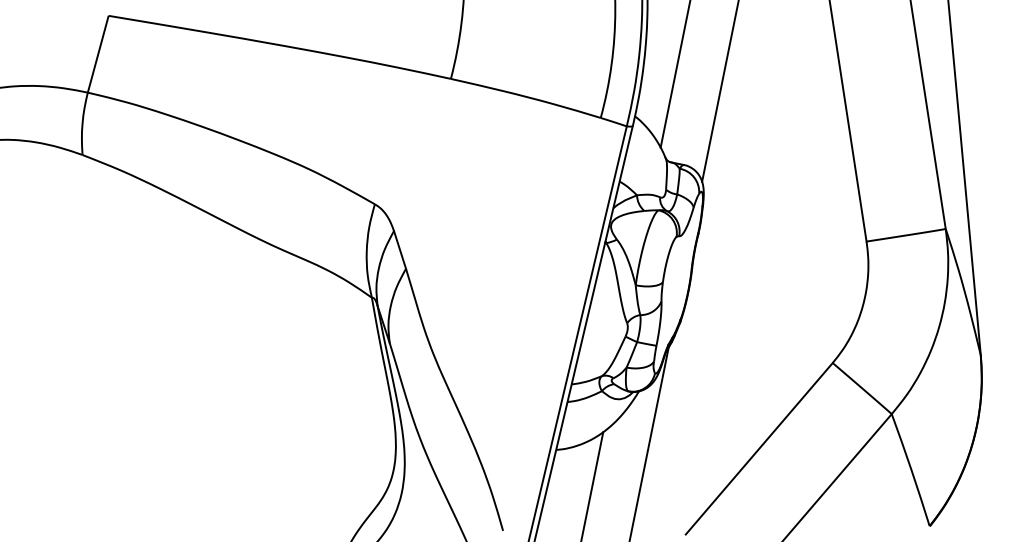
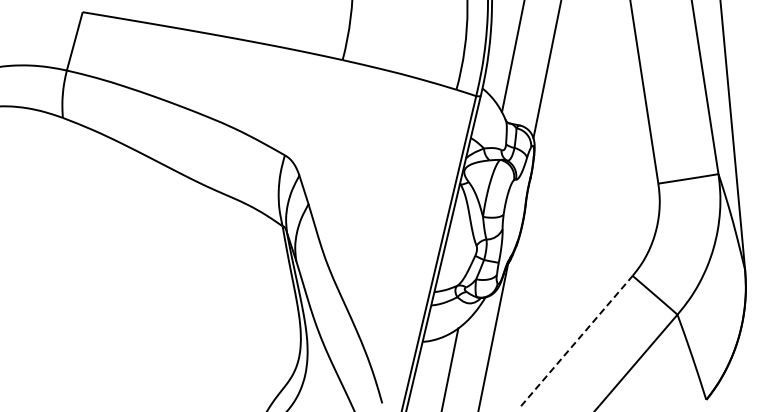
line: (758, 449) -> (576, 341), solid -> dashed

